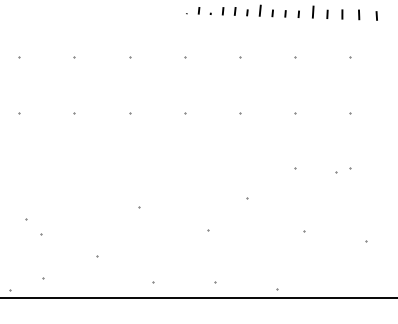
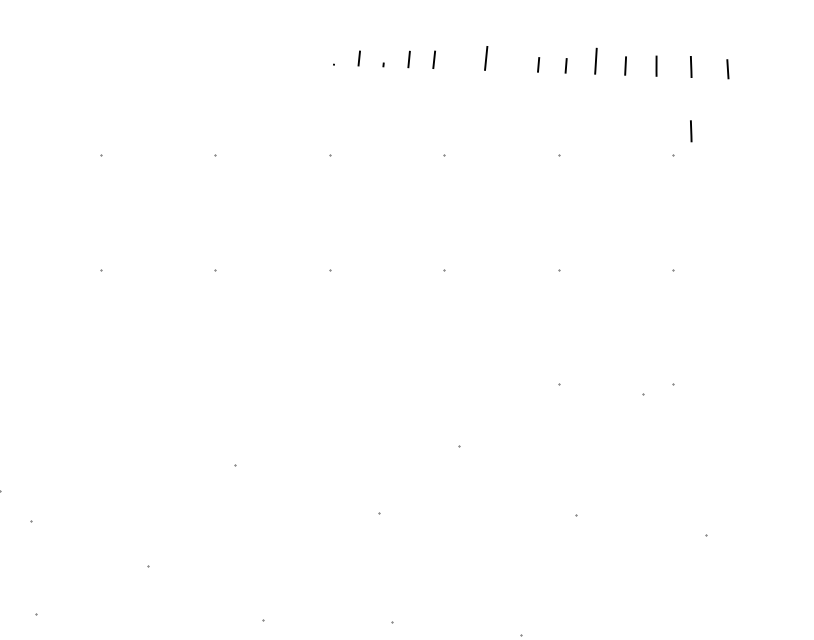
line: (247, 12) -> (459, 62), removed
line: (272, 13) -> (511, 64), removed
line: (359, 45) -> (691, 130), added

